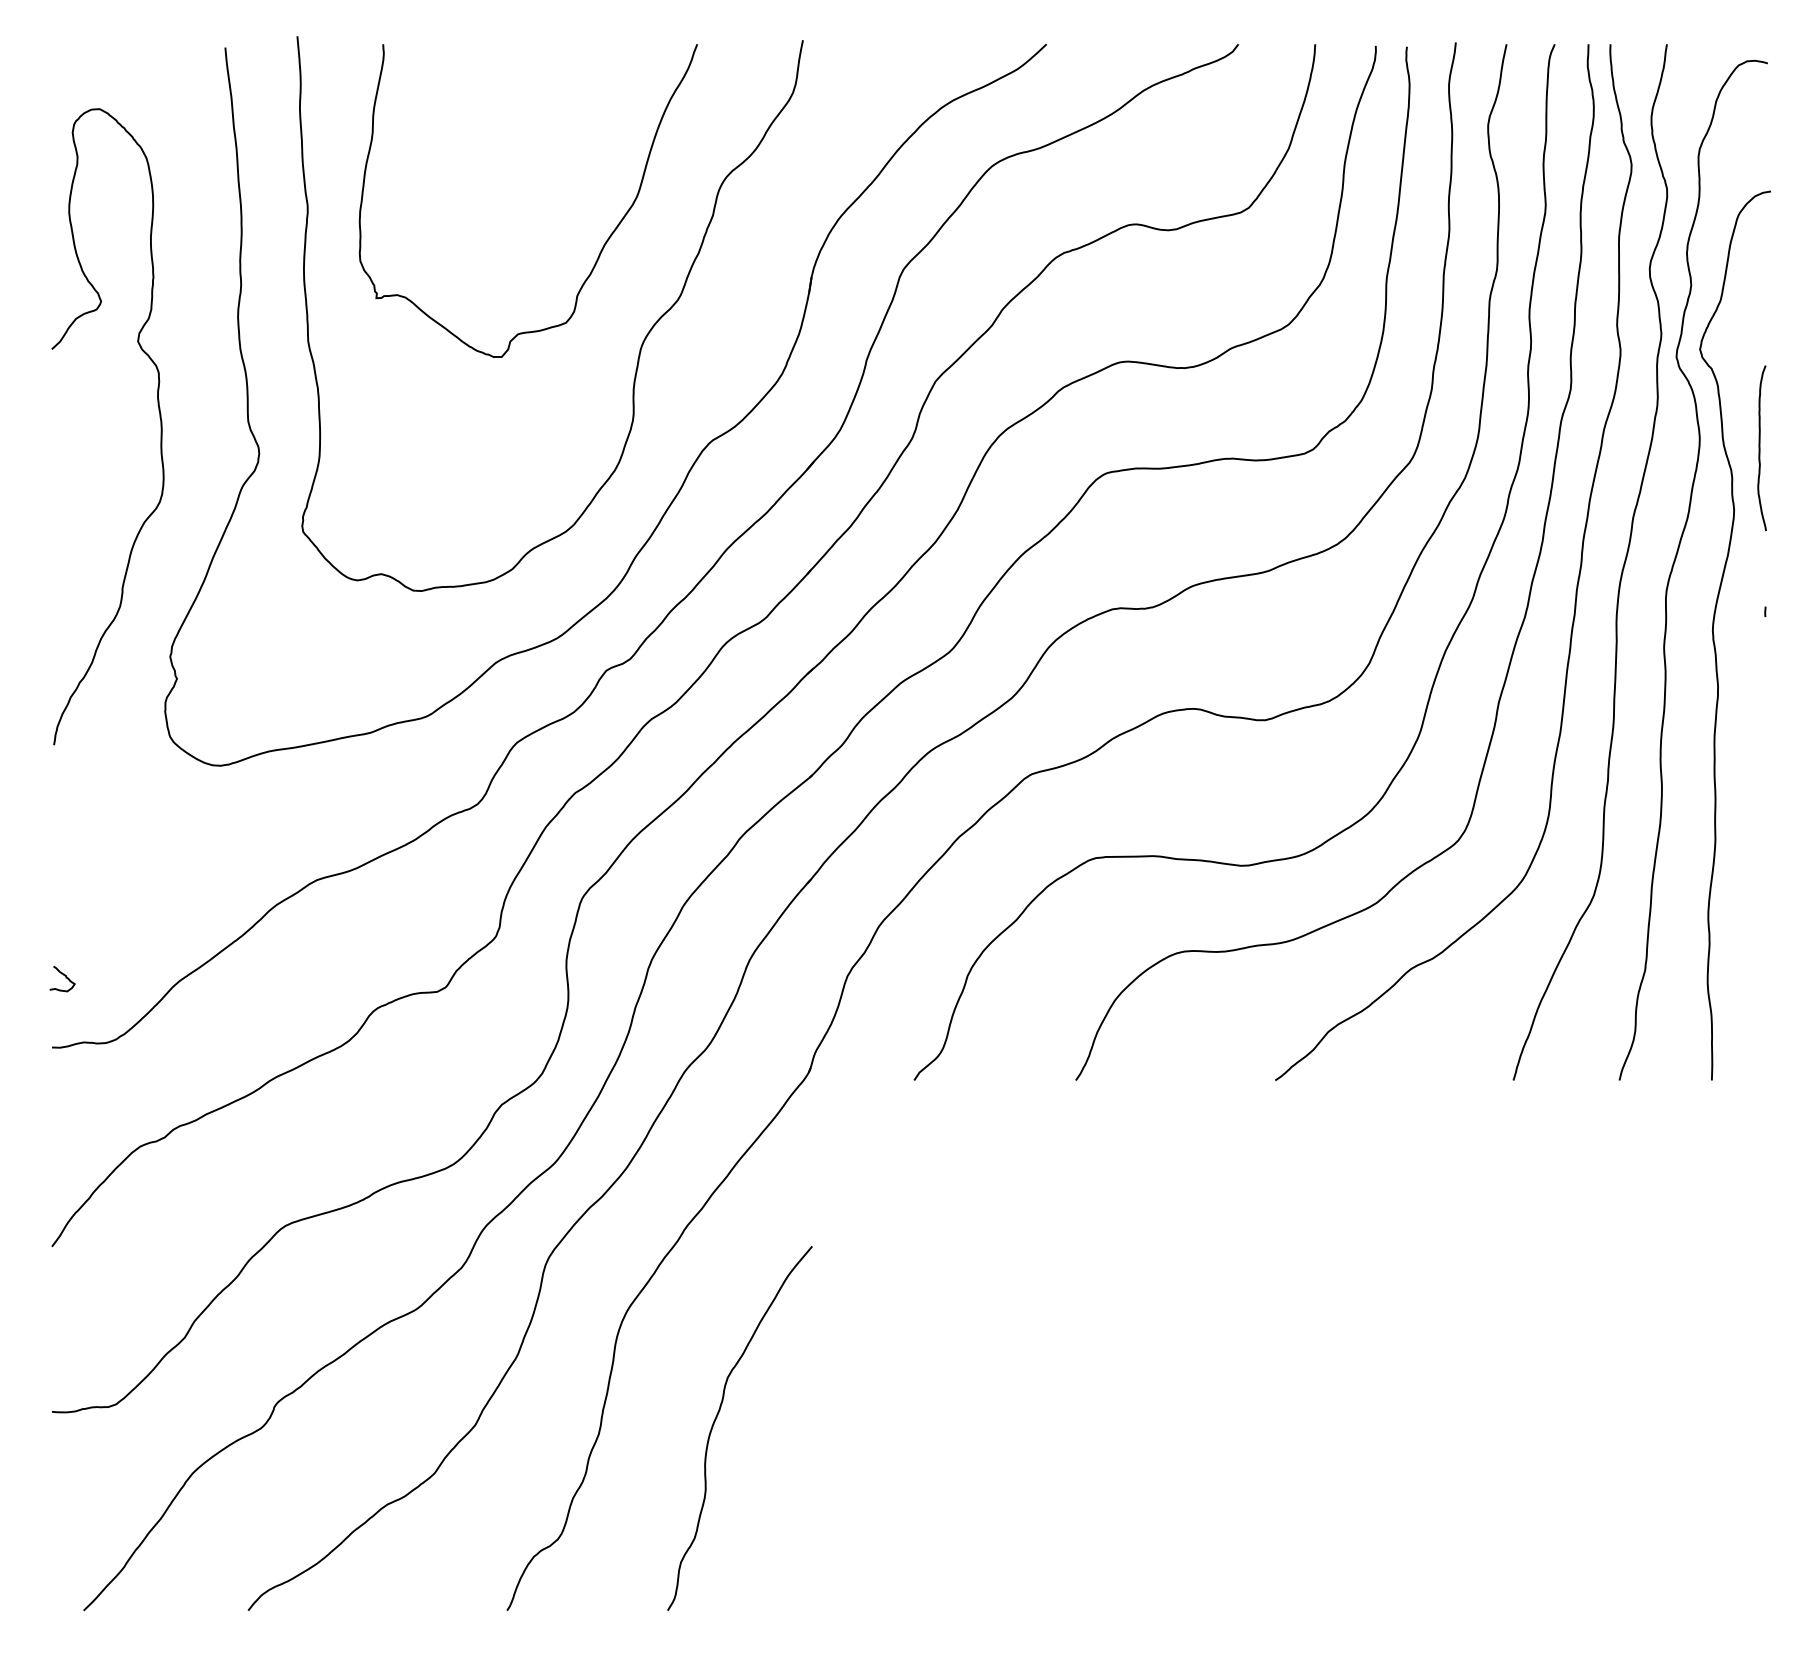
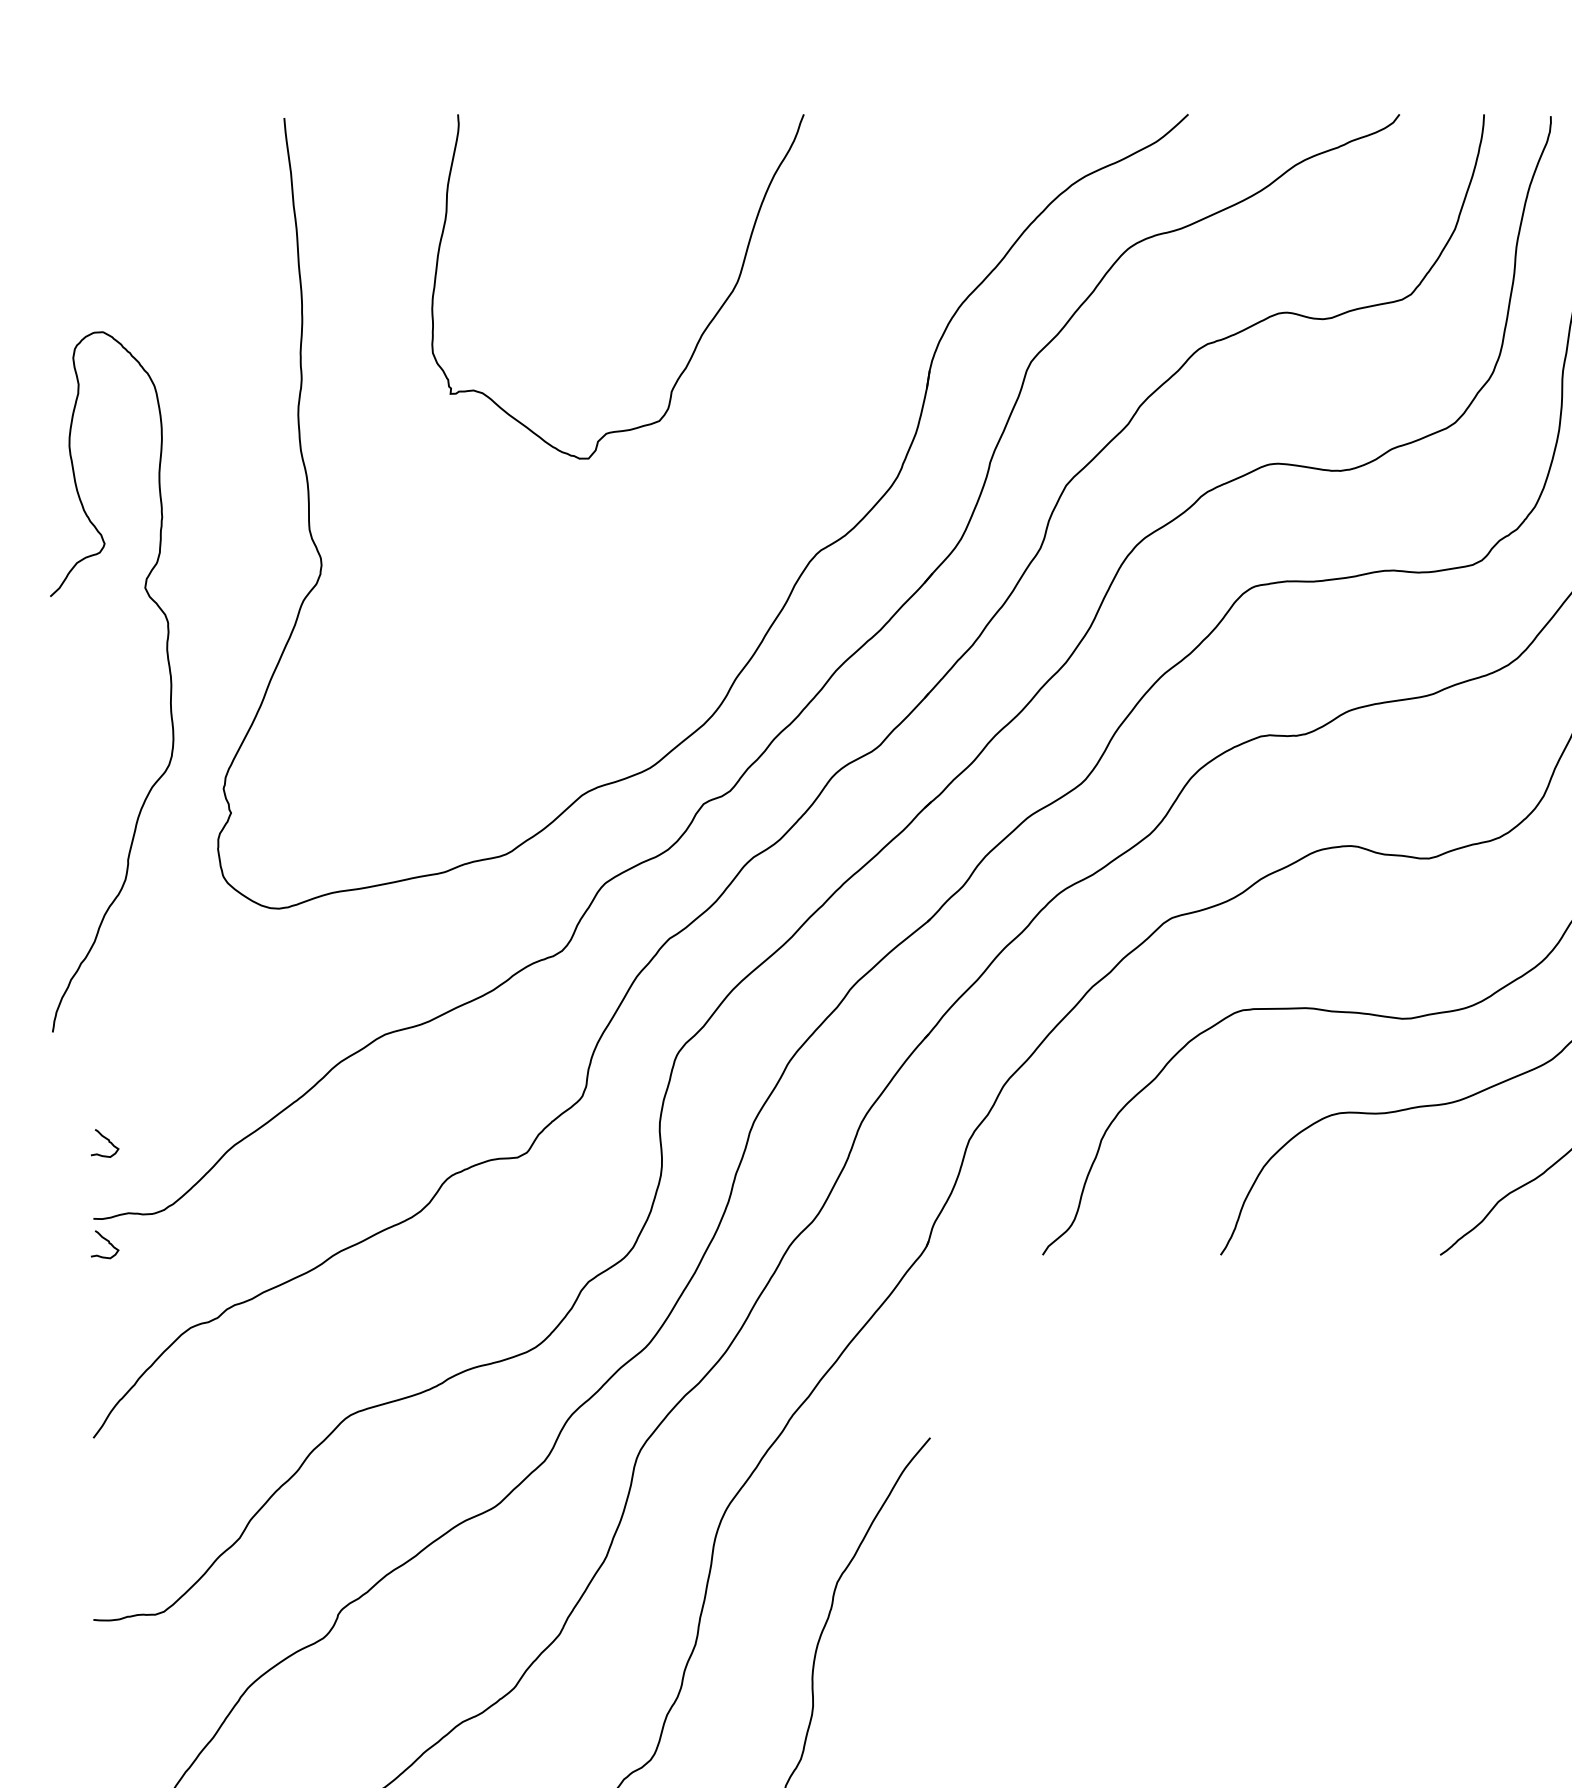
curve: (640, 346) -> (741, 447), removed
curve: (159, 418) -> (168, 672), moved
curve: (64, 1068) -> (107, 1241), added

